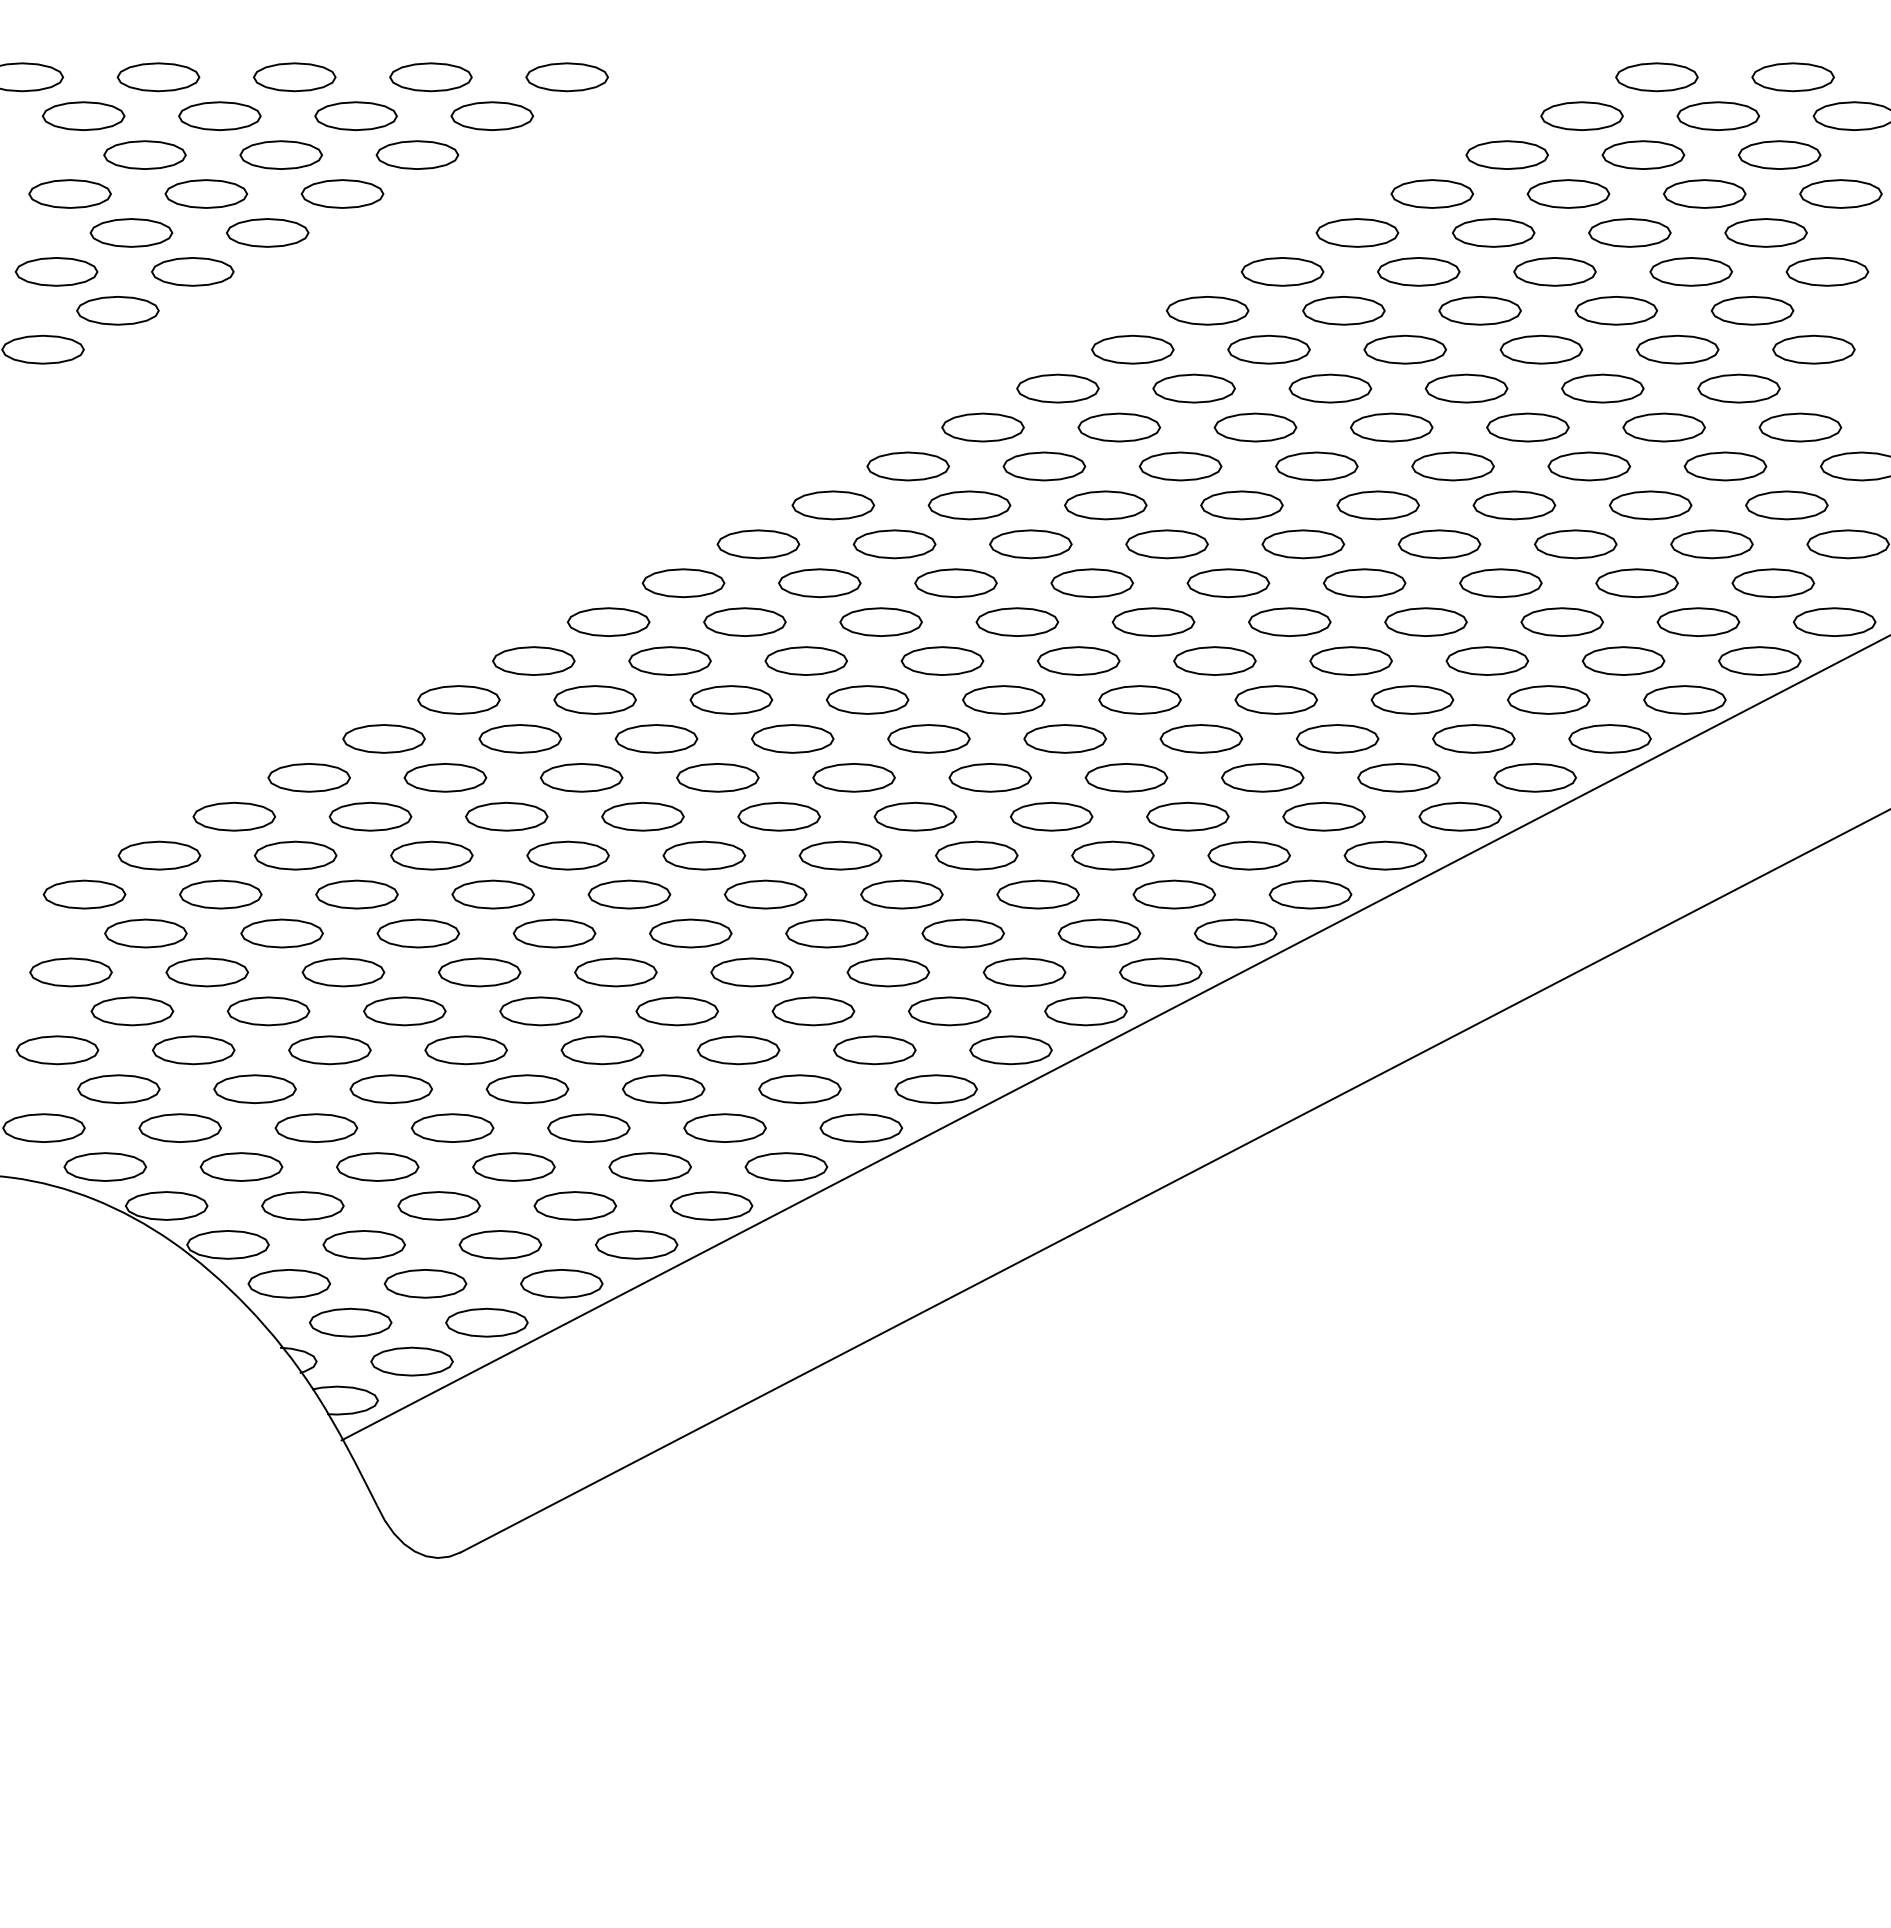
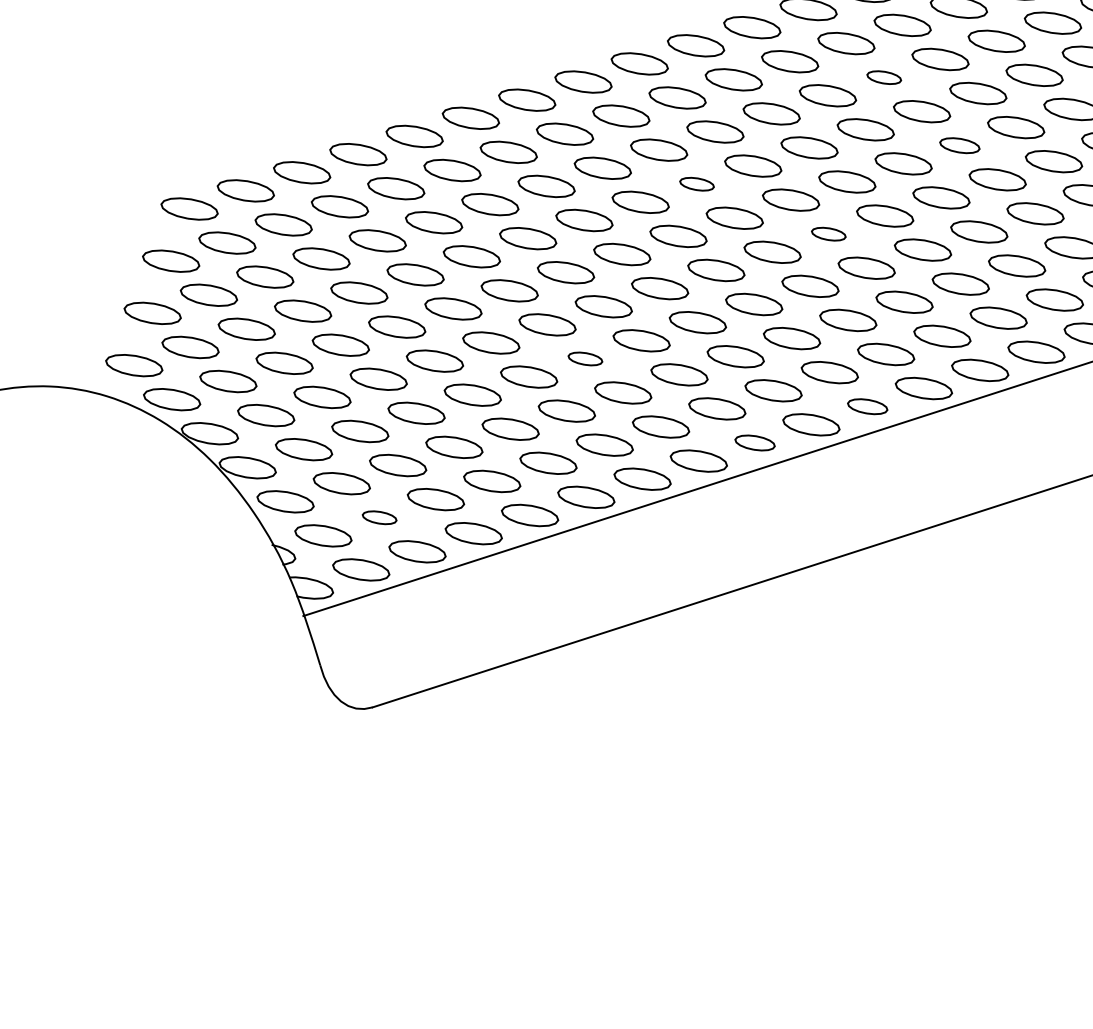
part: (1030, 544) -> (883, 77), size x0.6
part: (1153, 621) -> (959, 145), size x0.7
part: (792, 738) -> (696, 183), size x0.6
part: (989, 777) -> (828, 233), size x0.6
part: (677, 1011) -> (585, 359), size x0.6
part: (1085, 1011) -> (867, 406), size x0.7
part: (935, 1089) -> (754, 443), size x0.7
part: (425, 1283) -> (379, 517), size x0.6

